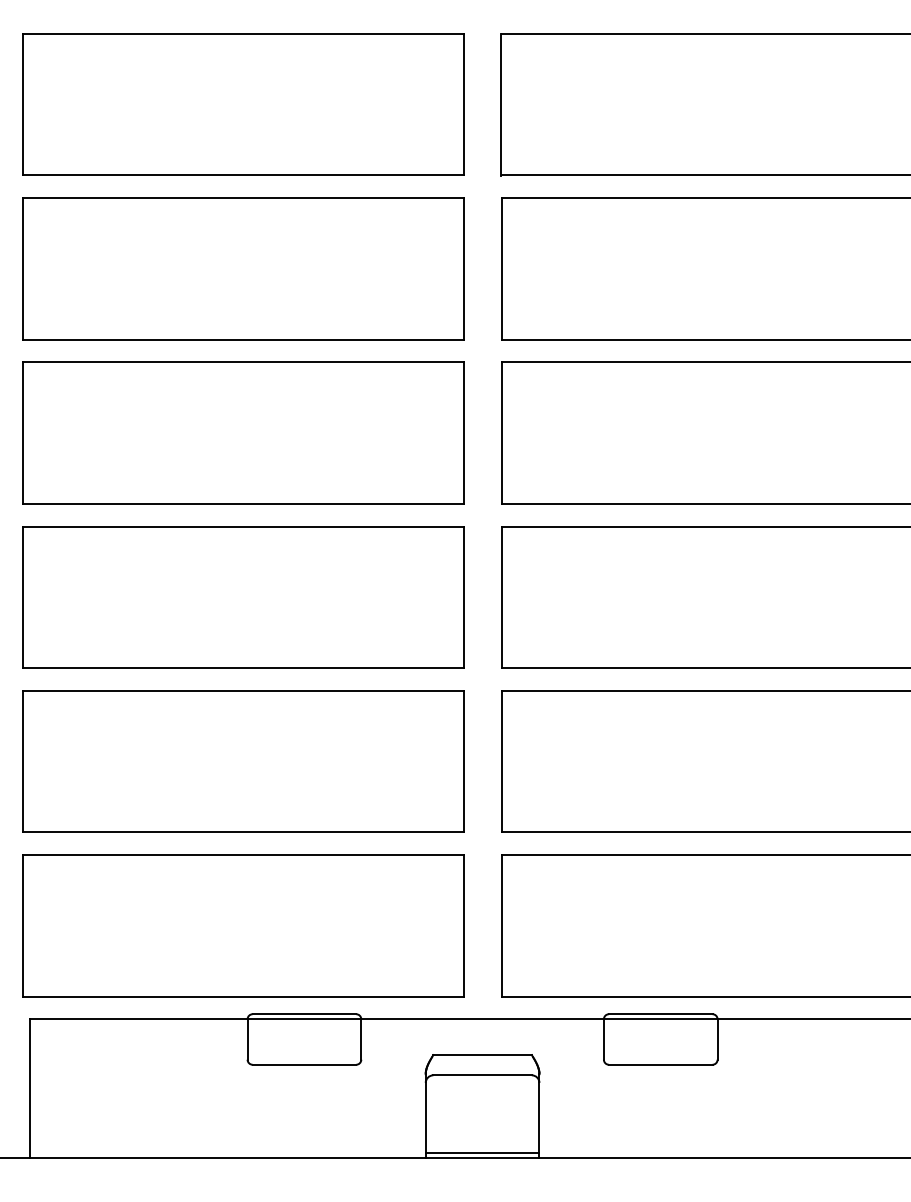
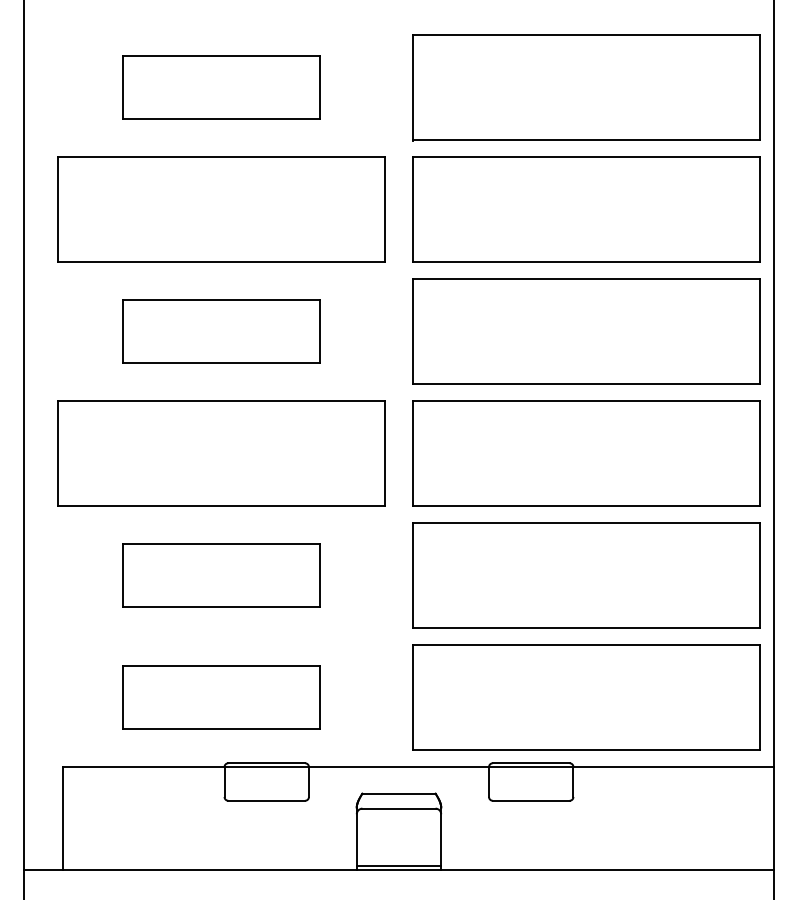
part: (243, 103) -> (221, 87), size x0.6
part: (243, 432) -> (221, 331), size x0.6
part: (243, 761) -> (221, 575), size x0.6
part: (243, 925) -> (221, 697), size x0.6

